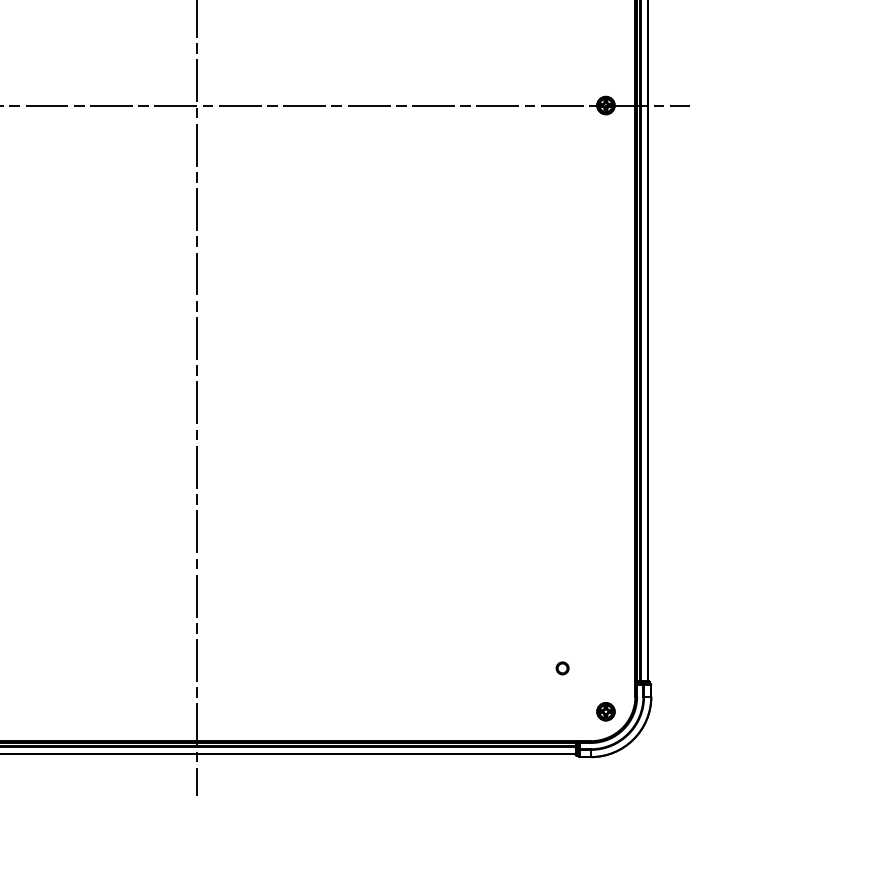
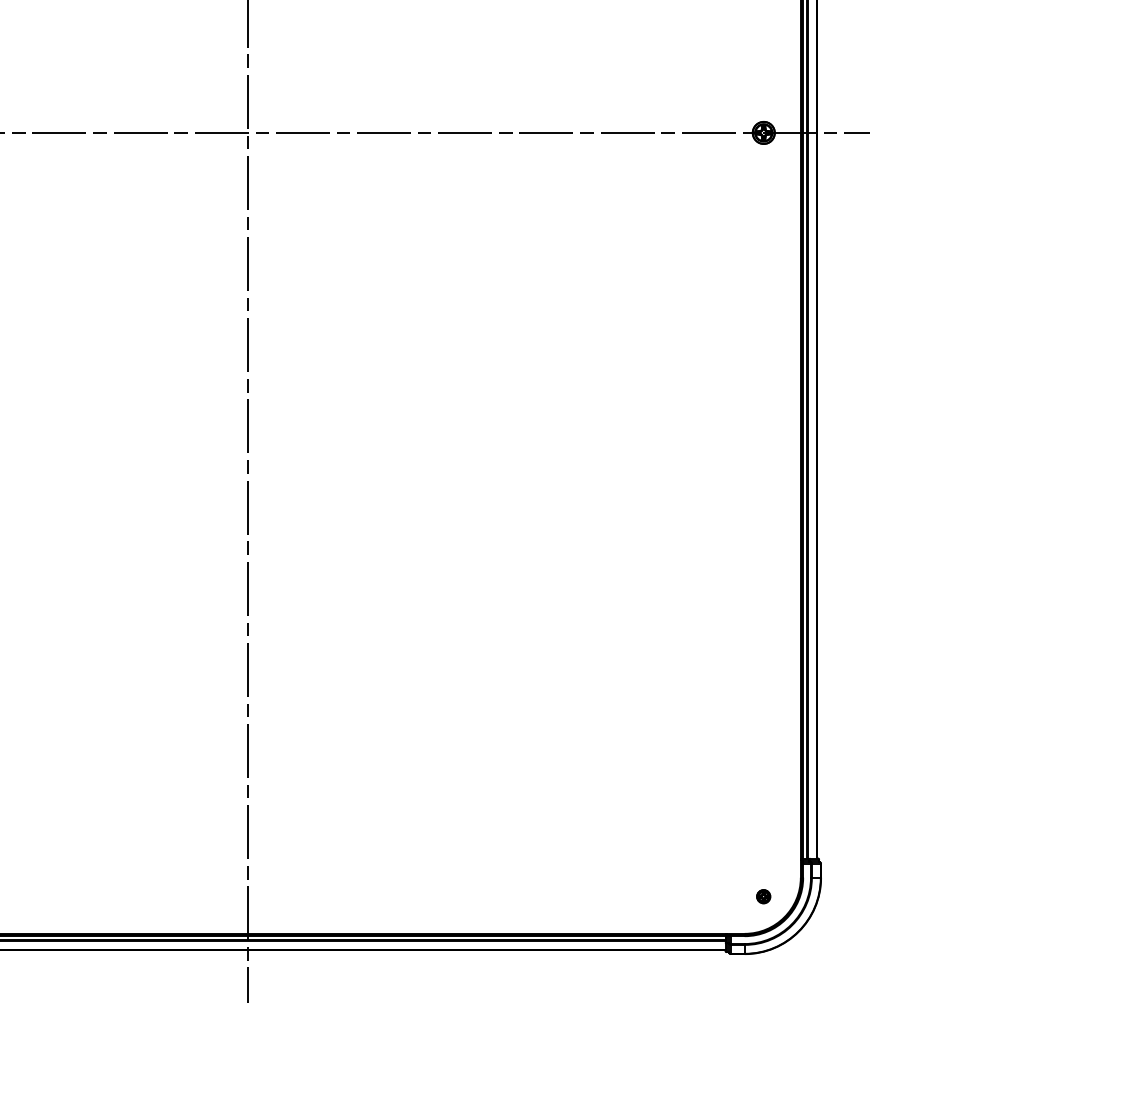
circle: (562, 667) -> (708, 841), removed
part: (605, 711) -> (763, 896), size x0.6

